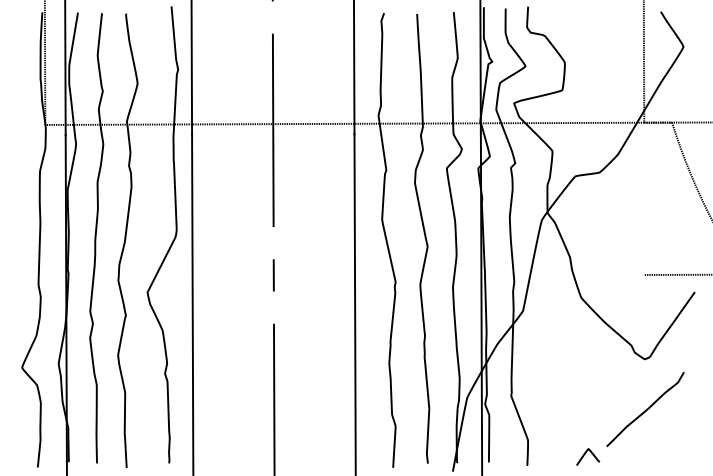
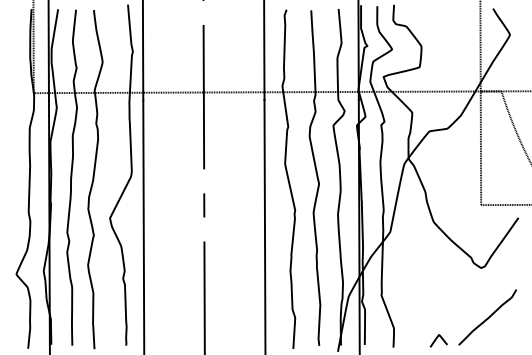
line: (643, 199) -> (480, 148), added
curve: (645, 409) -> (487, 317), moved

